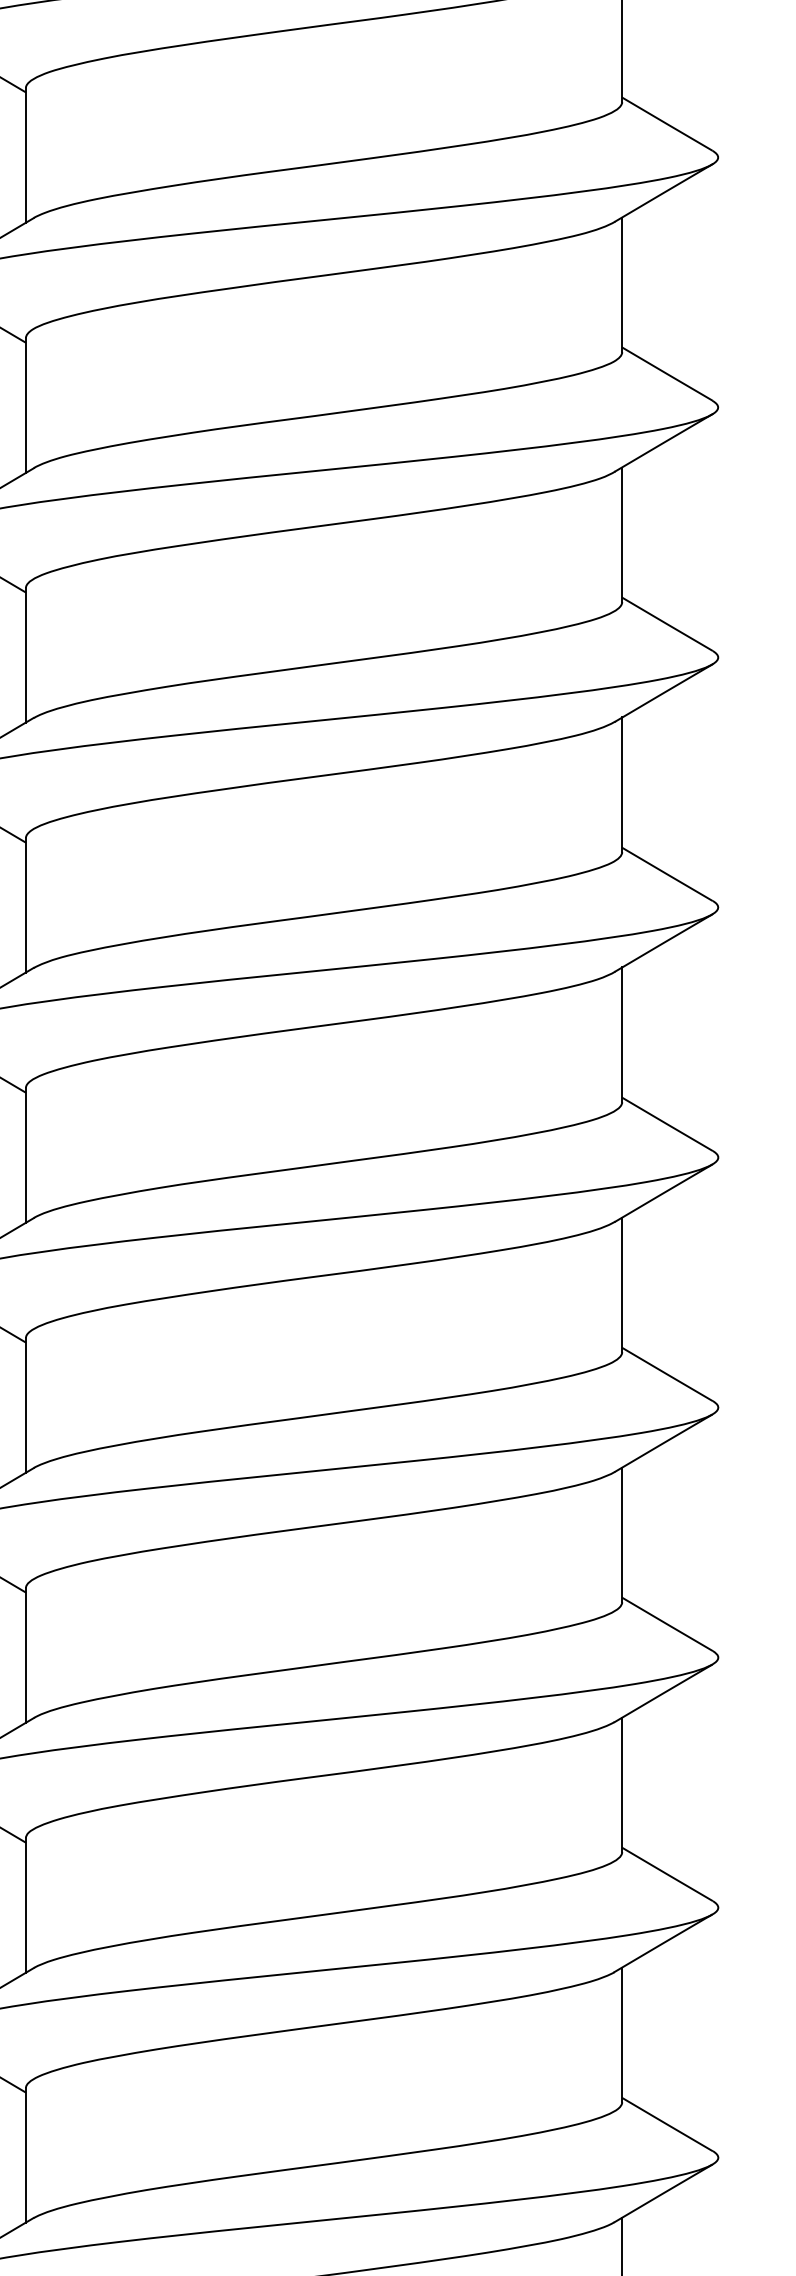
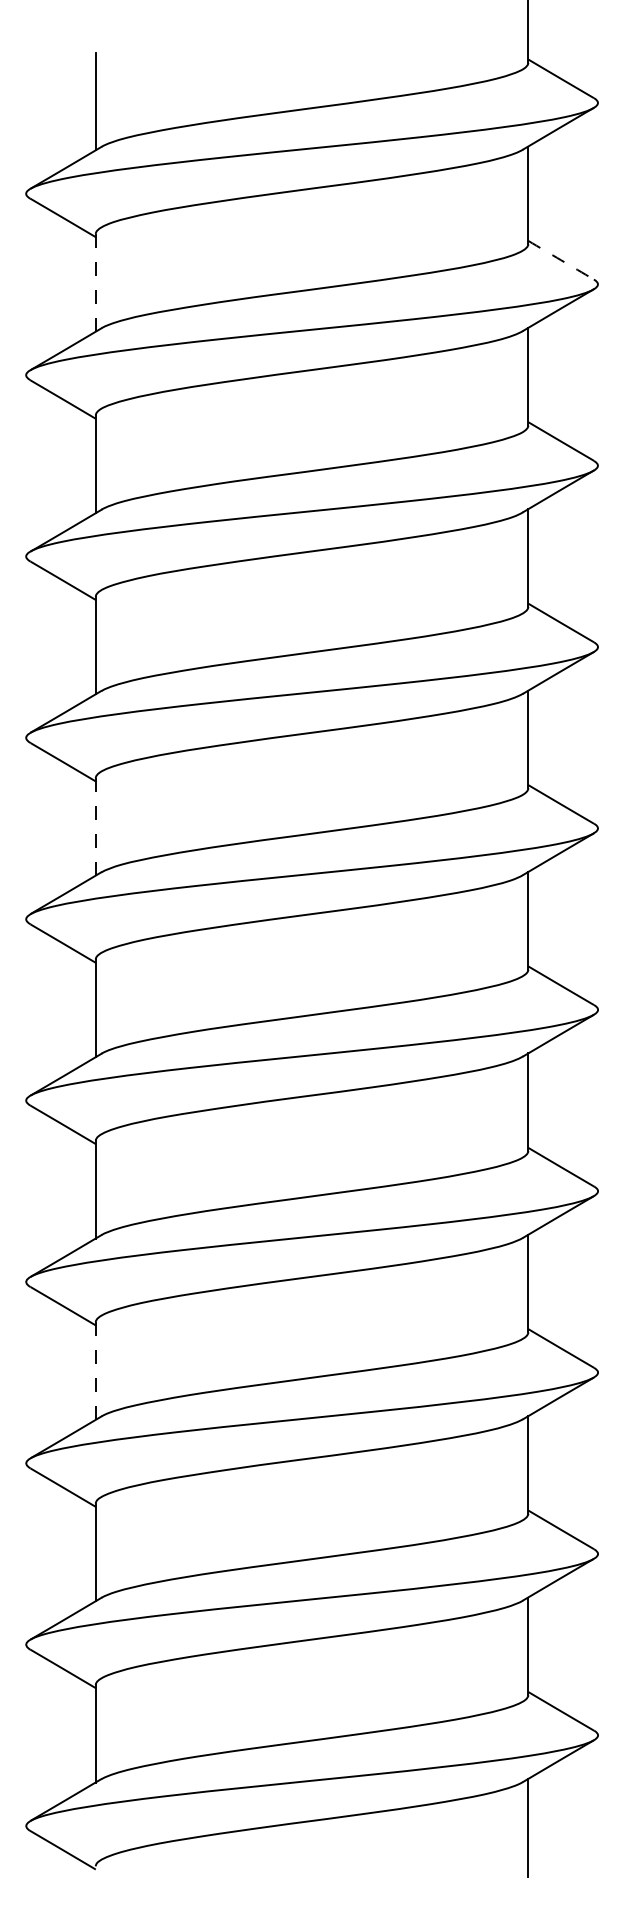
arc: (667, 124) -> (561, 260), solid -> dashed
line: (25, 154) -> (95, 282), solid -> dashed
line: (25, 904) -> (95, 826), solid -> dashed
line: (25, 1656) -> (95, 1371), solid -> dashed

